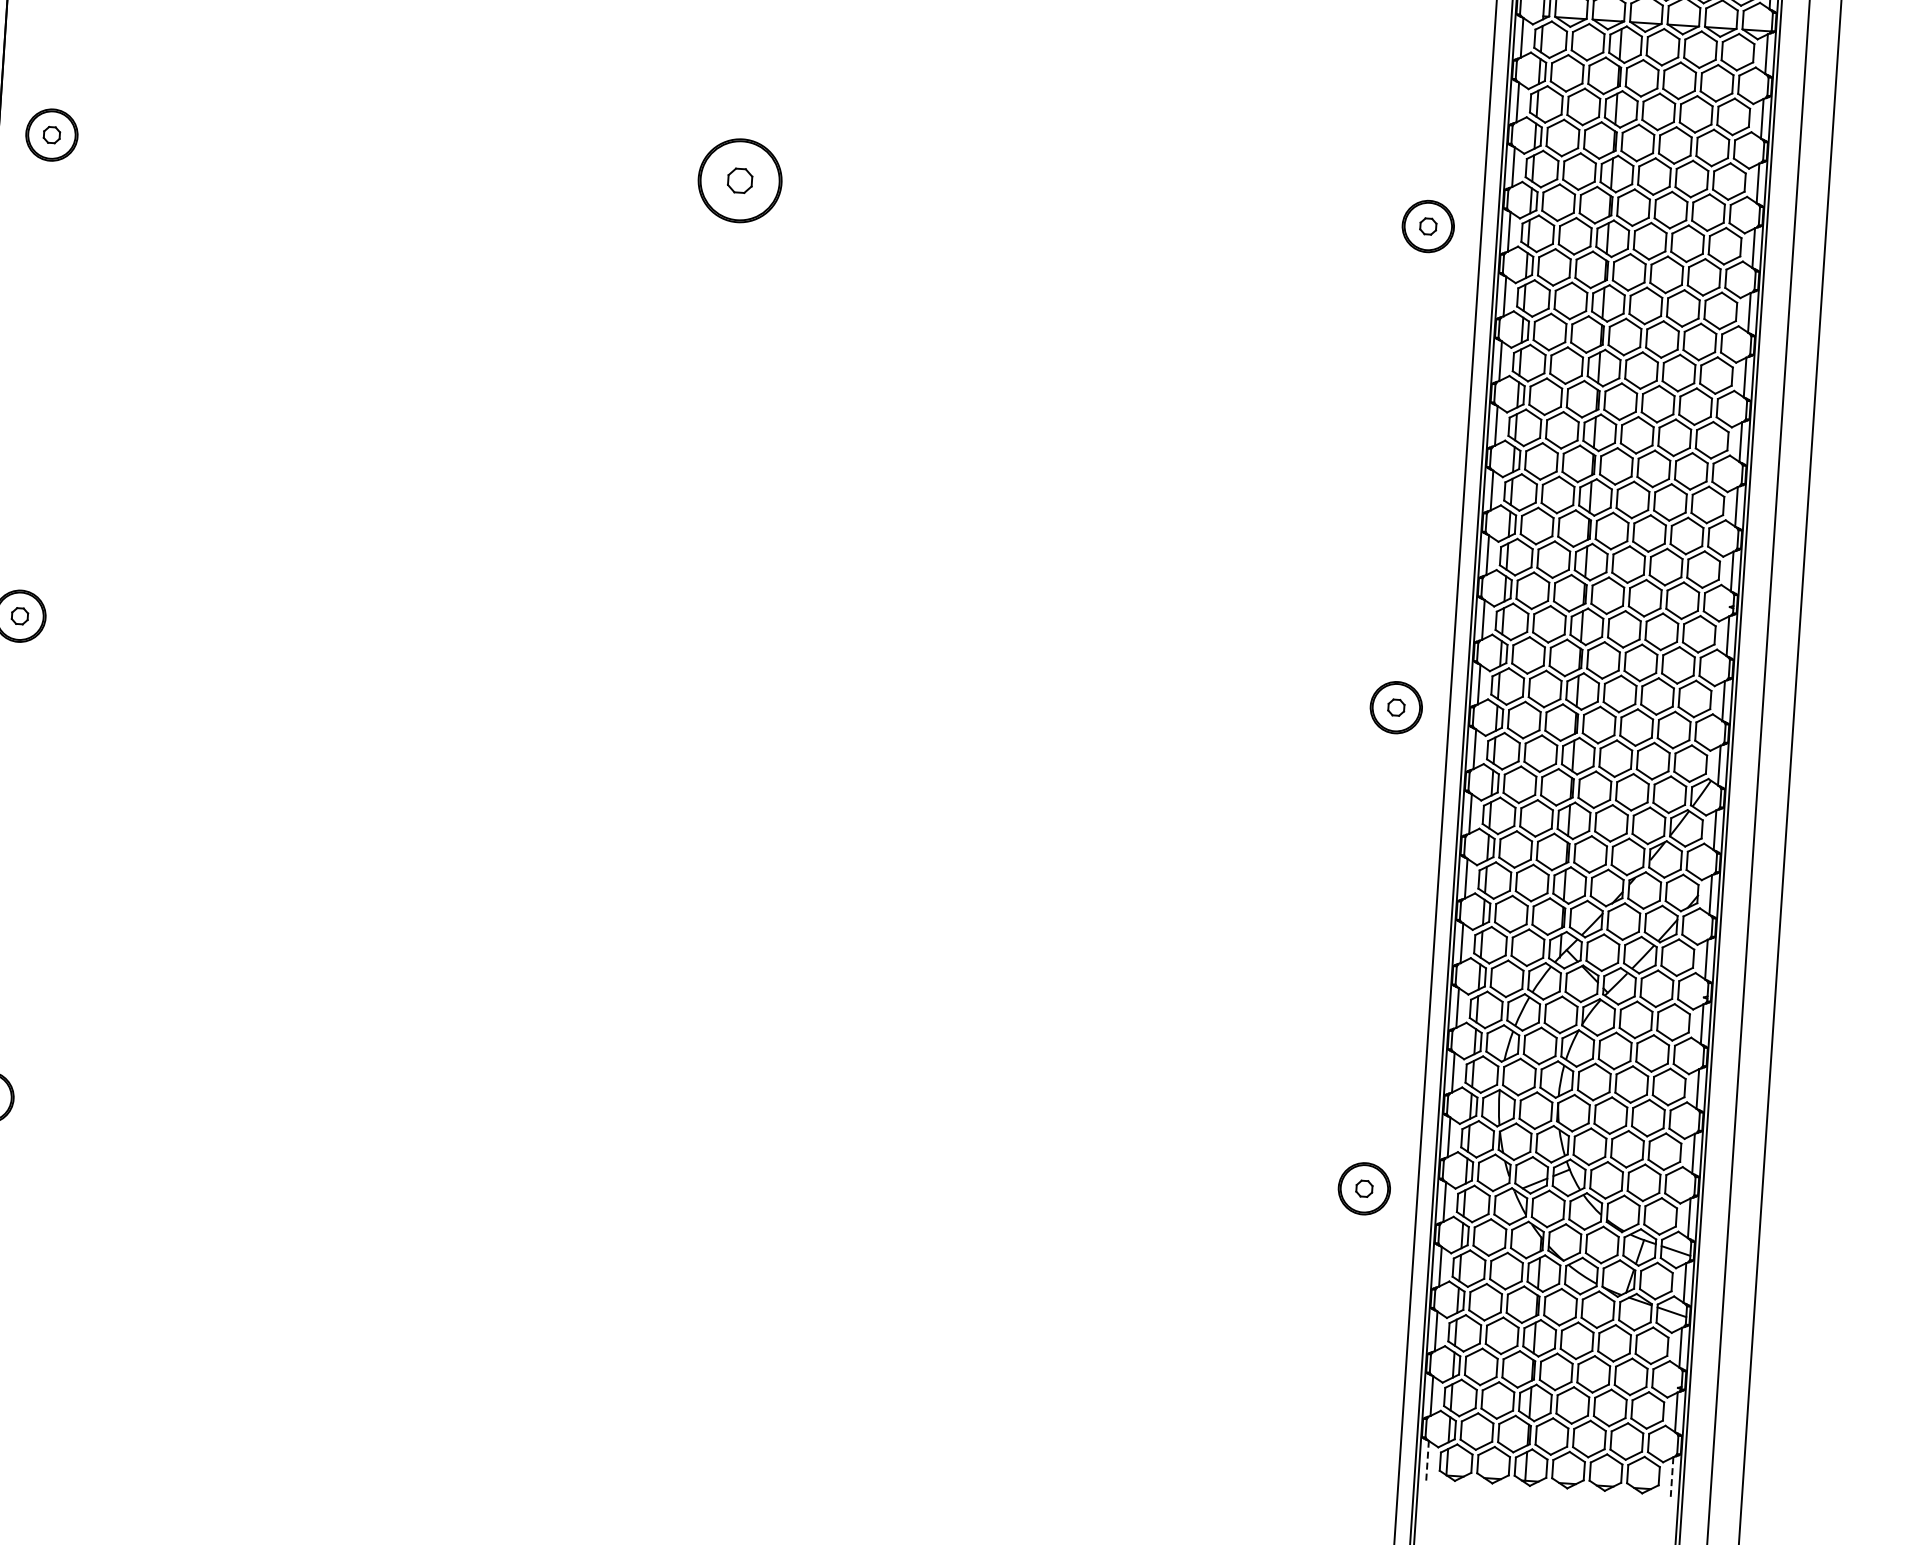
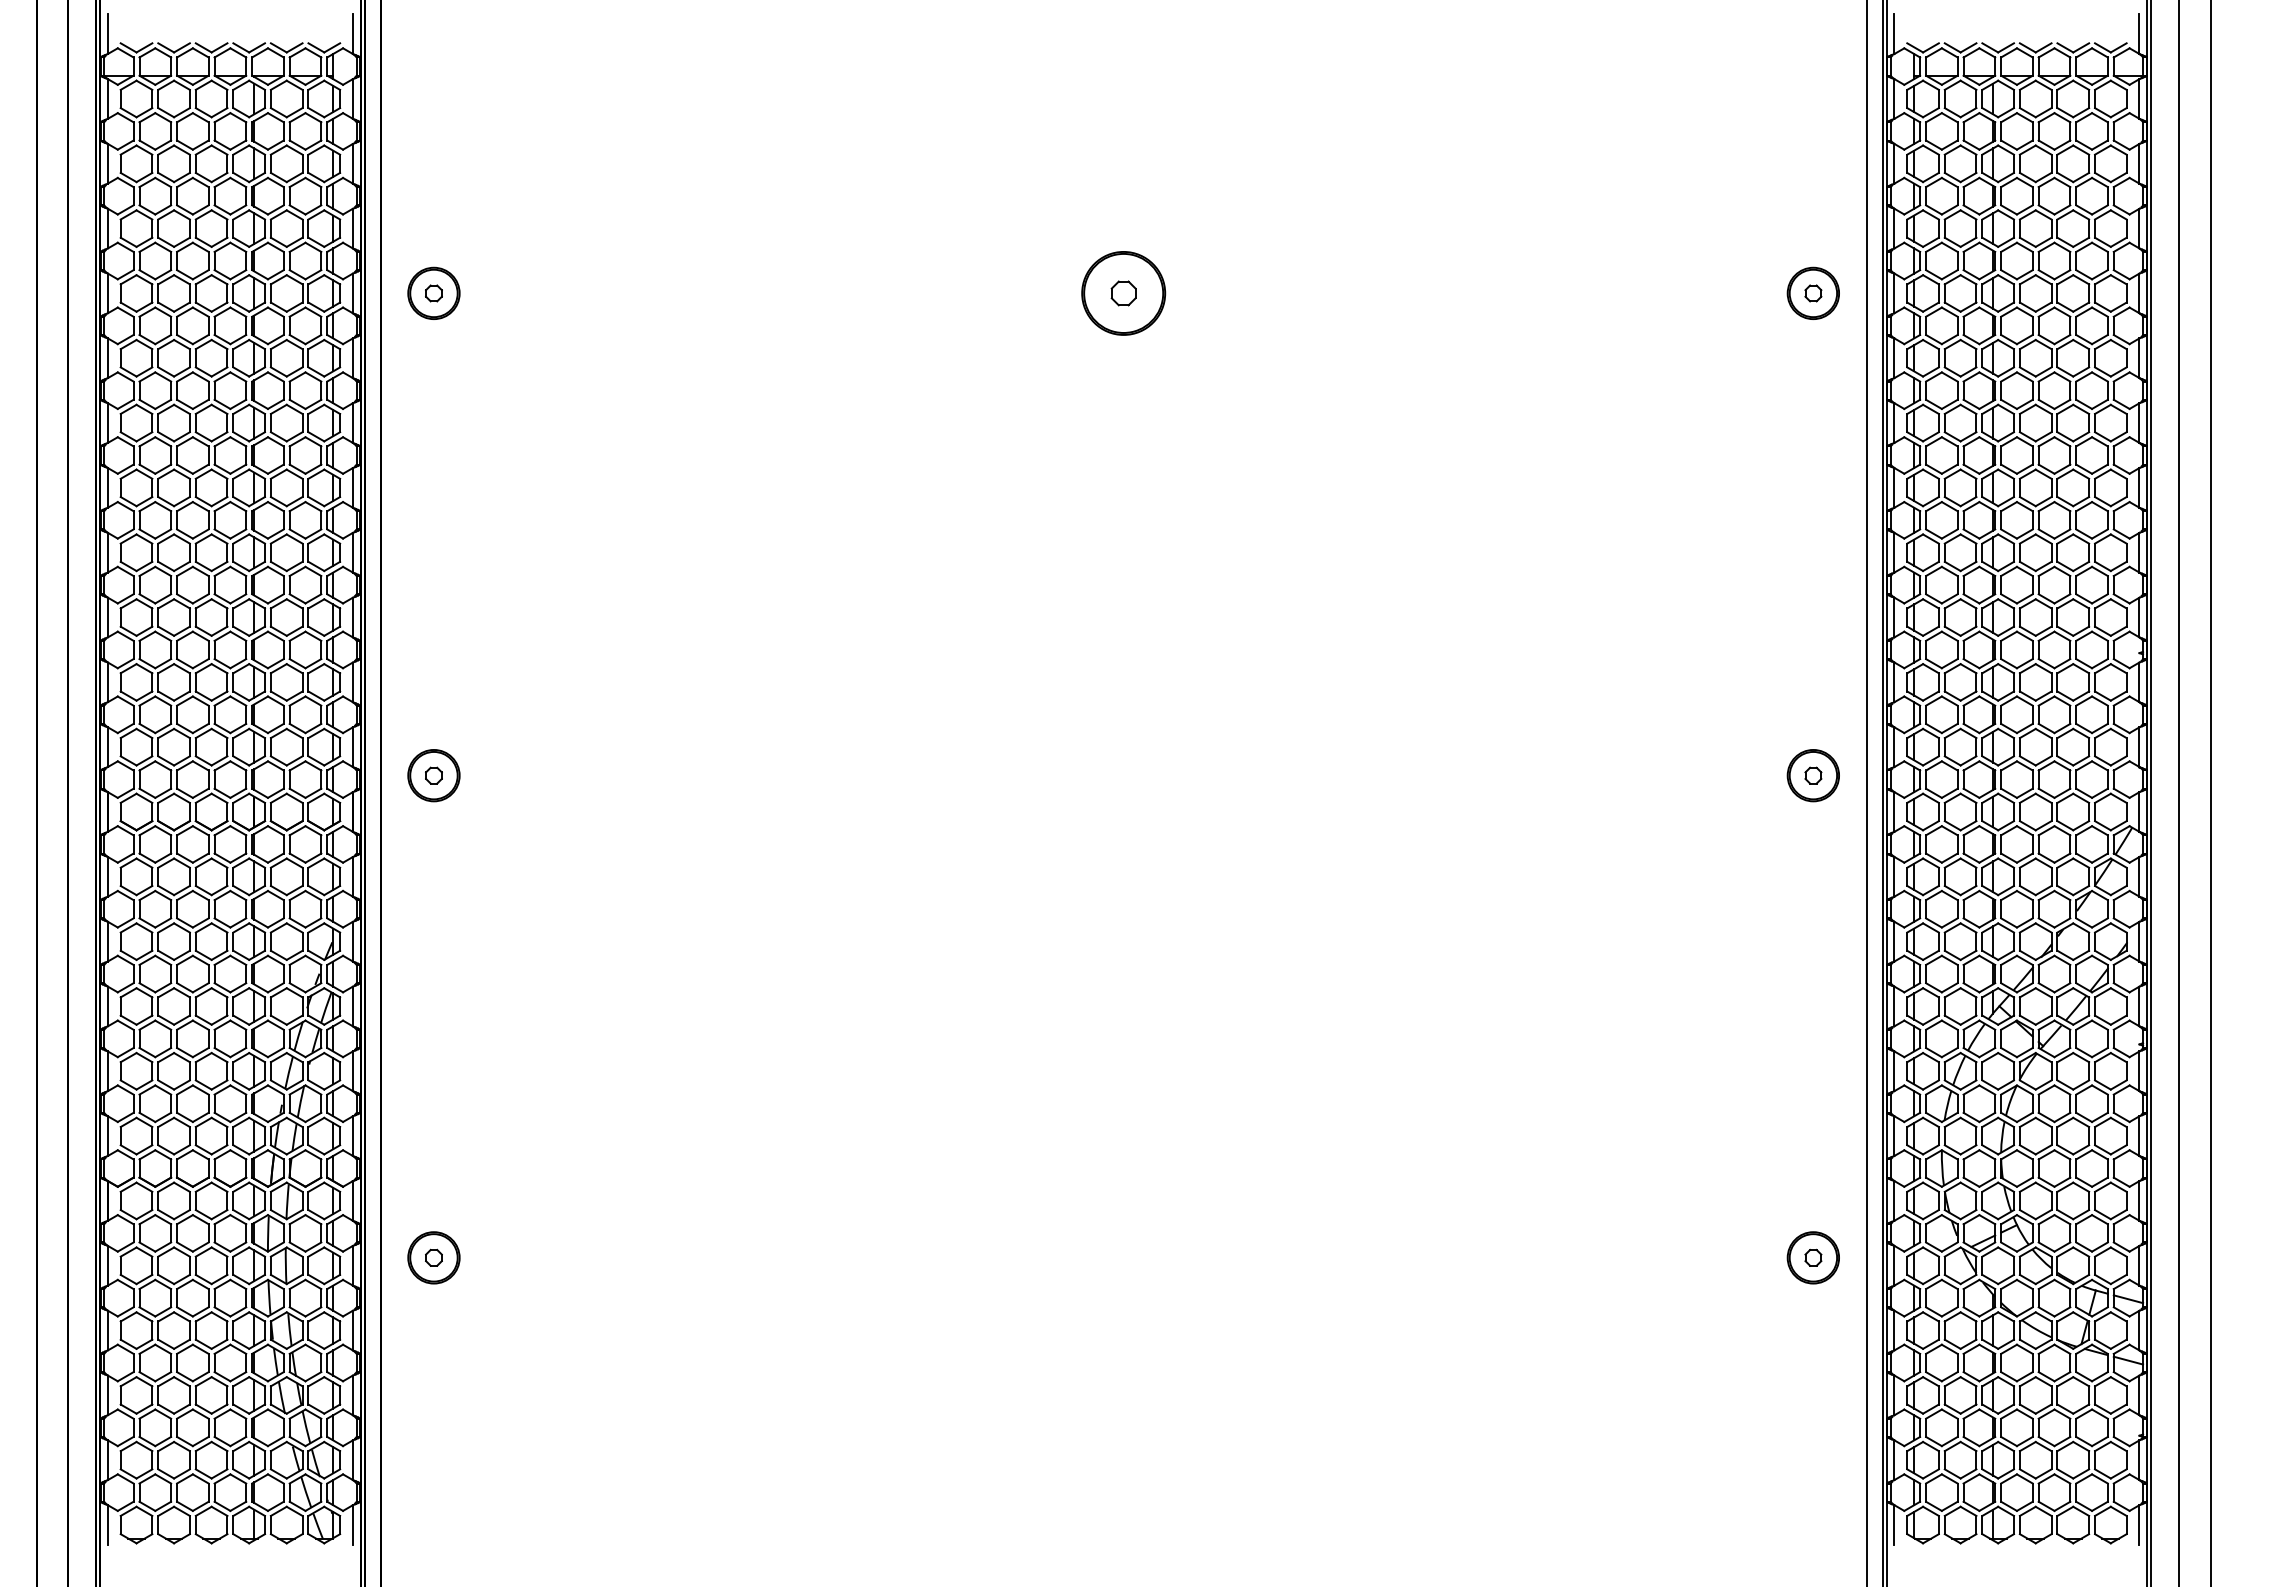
line: (1427, 1461) -> (1894, 1525), dashed -> solid
line: (1672, 1477) -> (2139, 1525), dashed -> solid

